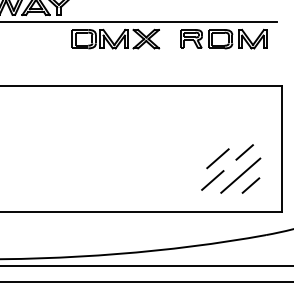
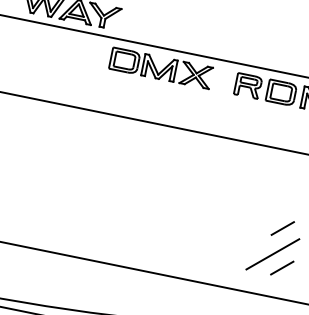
line: (217, 158) -> (250, 229), removed
line: (212, 180) -> (239, 253), removed

